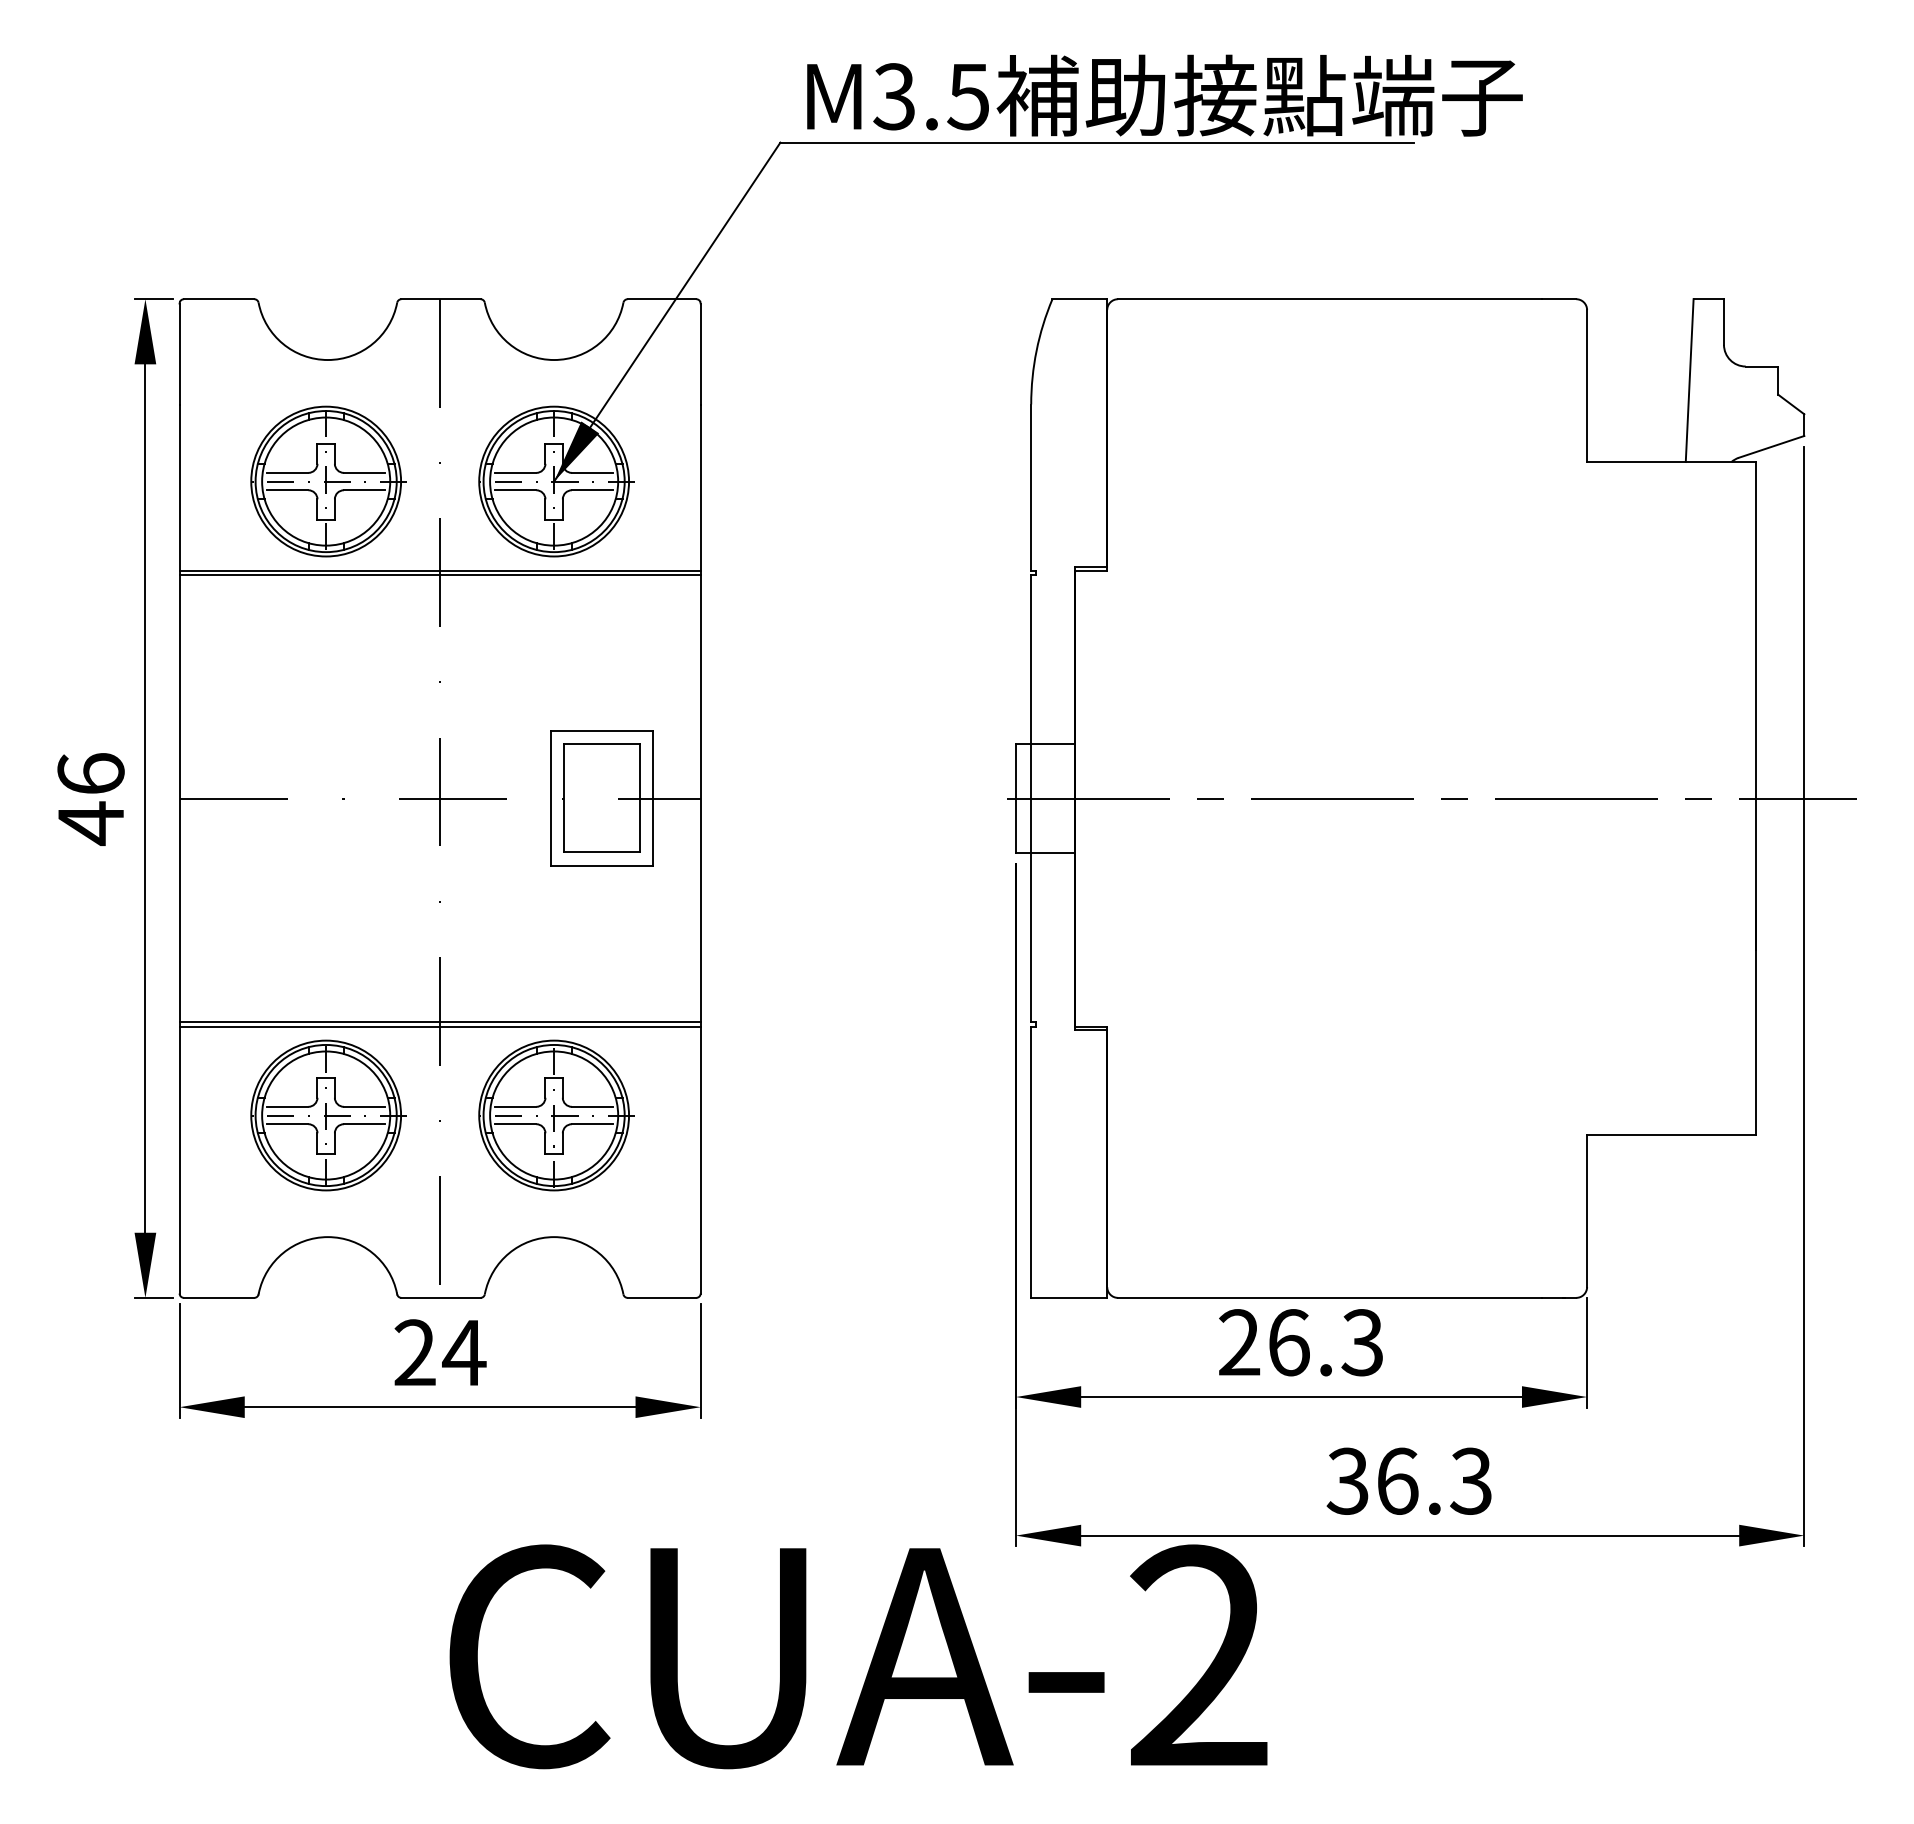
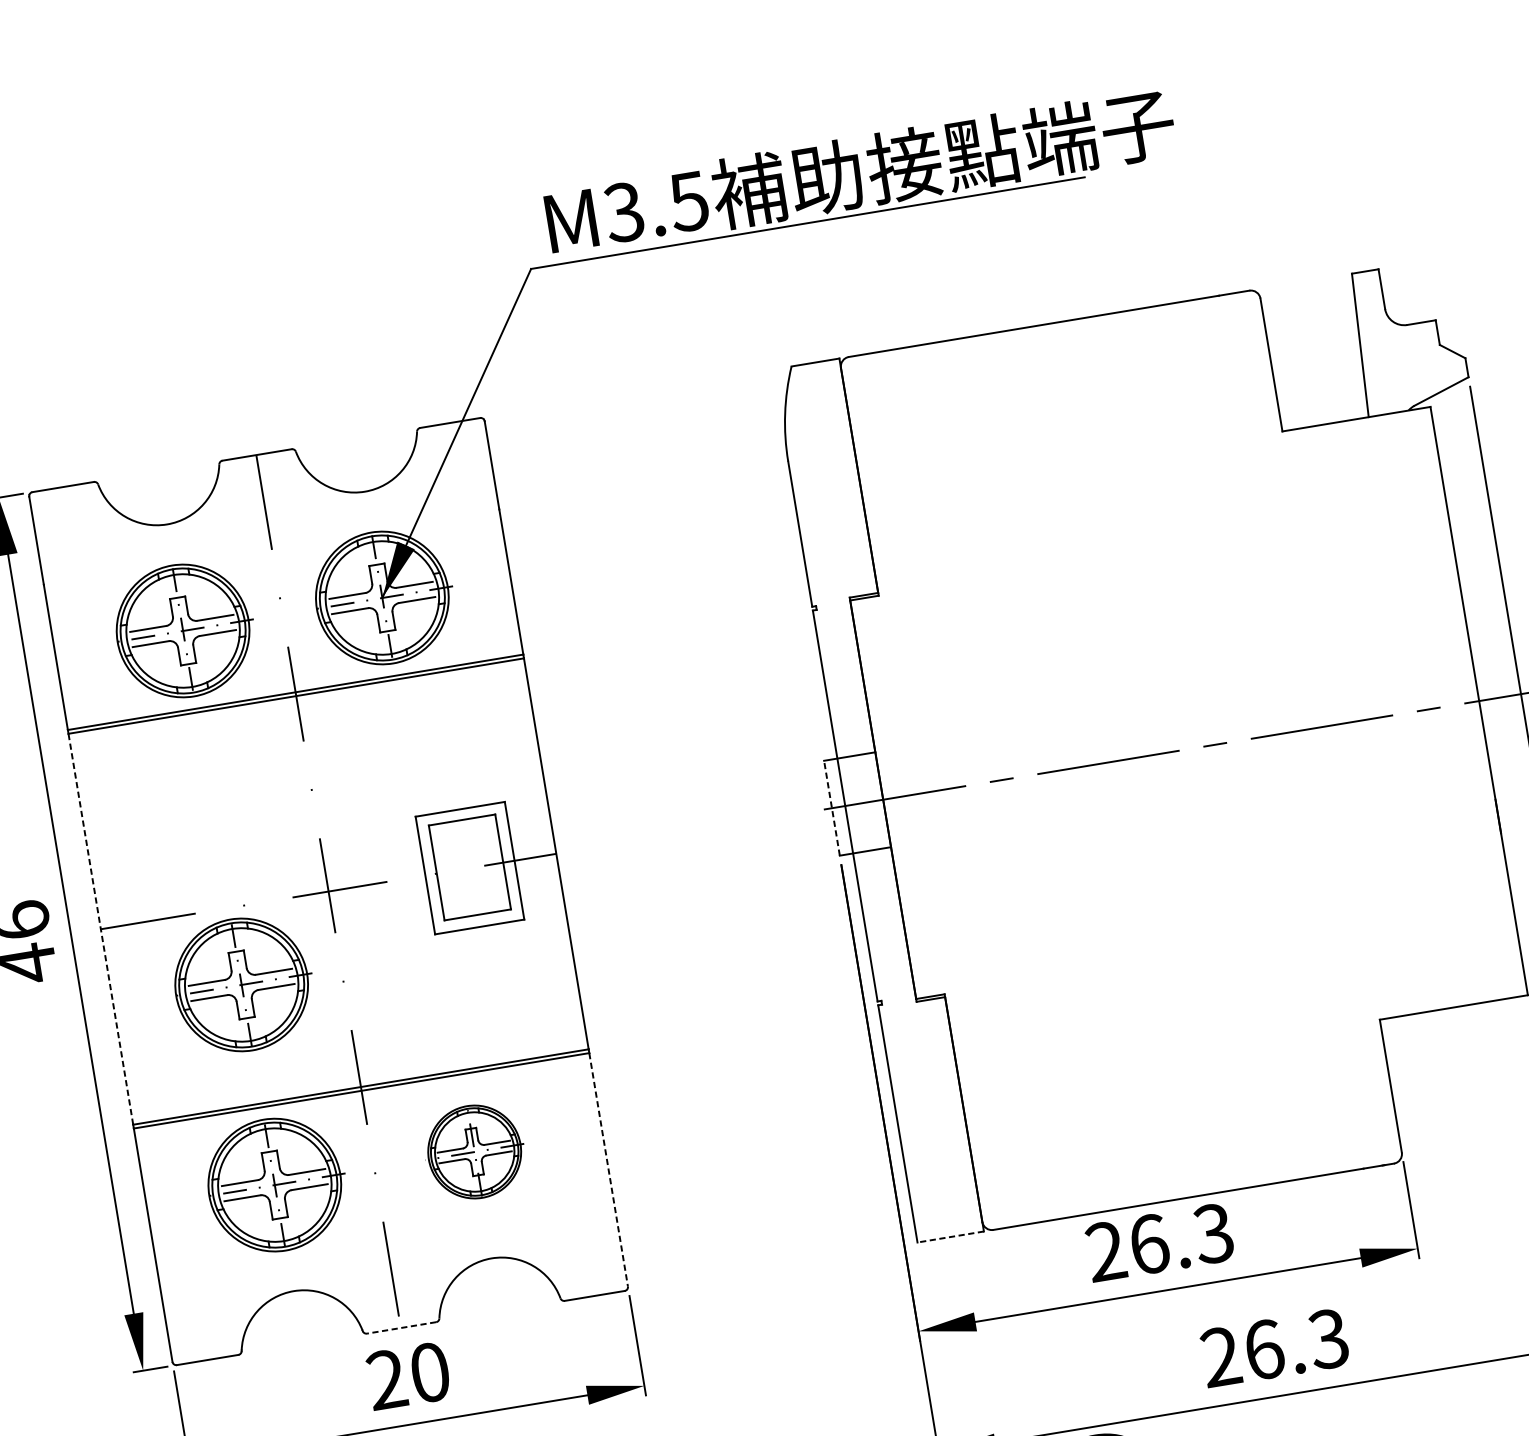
line: (179, 798) -> (100, 929), solid -> dashed
line: (1016, 798) -> (832, 808), solid -> dashed
part: (328, 886) -> (243, 984), added
part: (556, 1115) -> (476, 1151), size x0.7
line: (700, 1160) -> (608, 1170), solid -> dashed
line: (441, 1297) -> (401, 1327), solid -> dashed
line: (1069, 1297) -> (950, 1236), solid -> dashed
text: (464, 1352) -> (430, 1372), 24 -> 20
text: (1347, 1480) -> (1220, 1356), 36.3 -> 26.3

